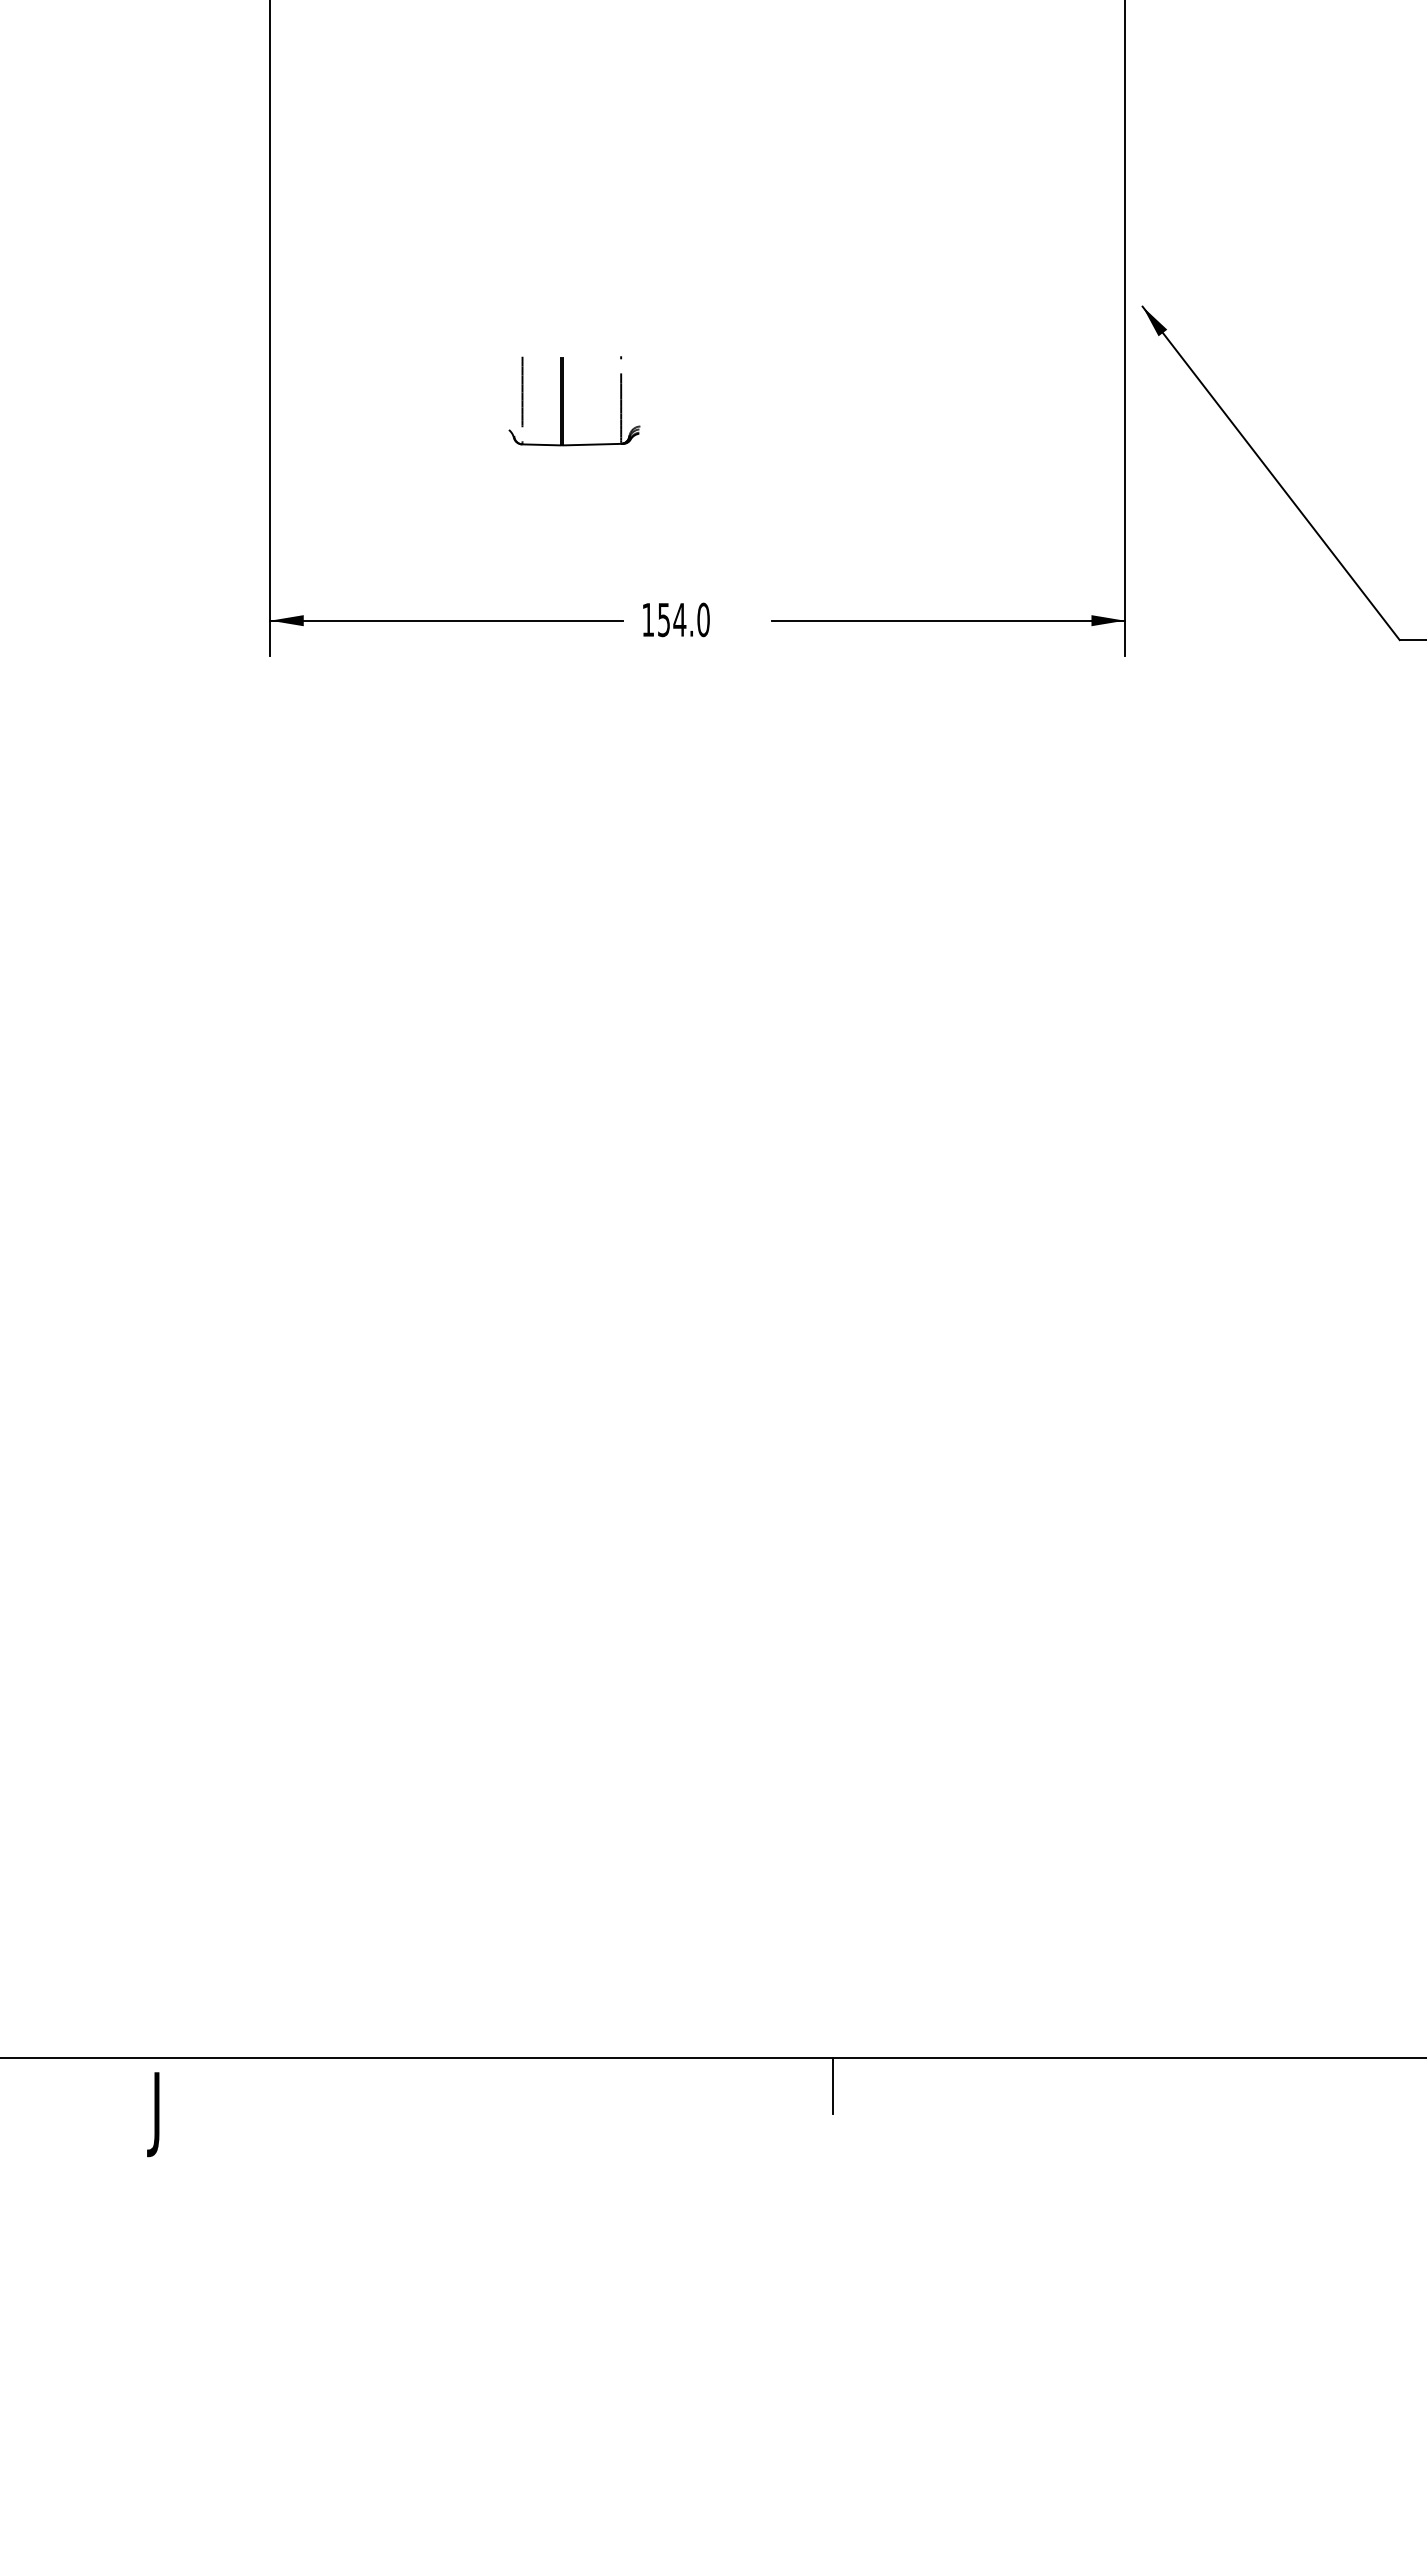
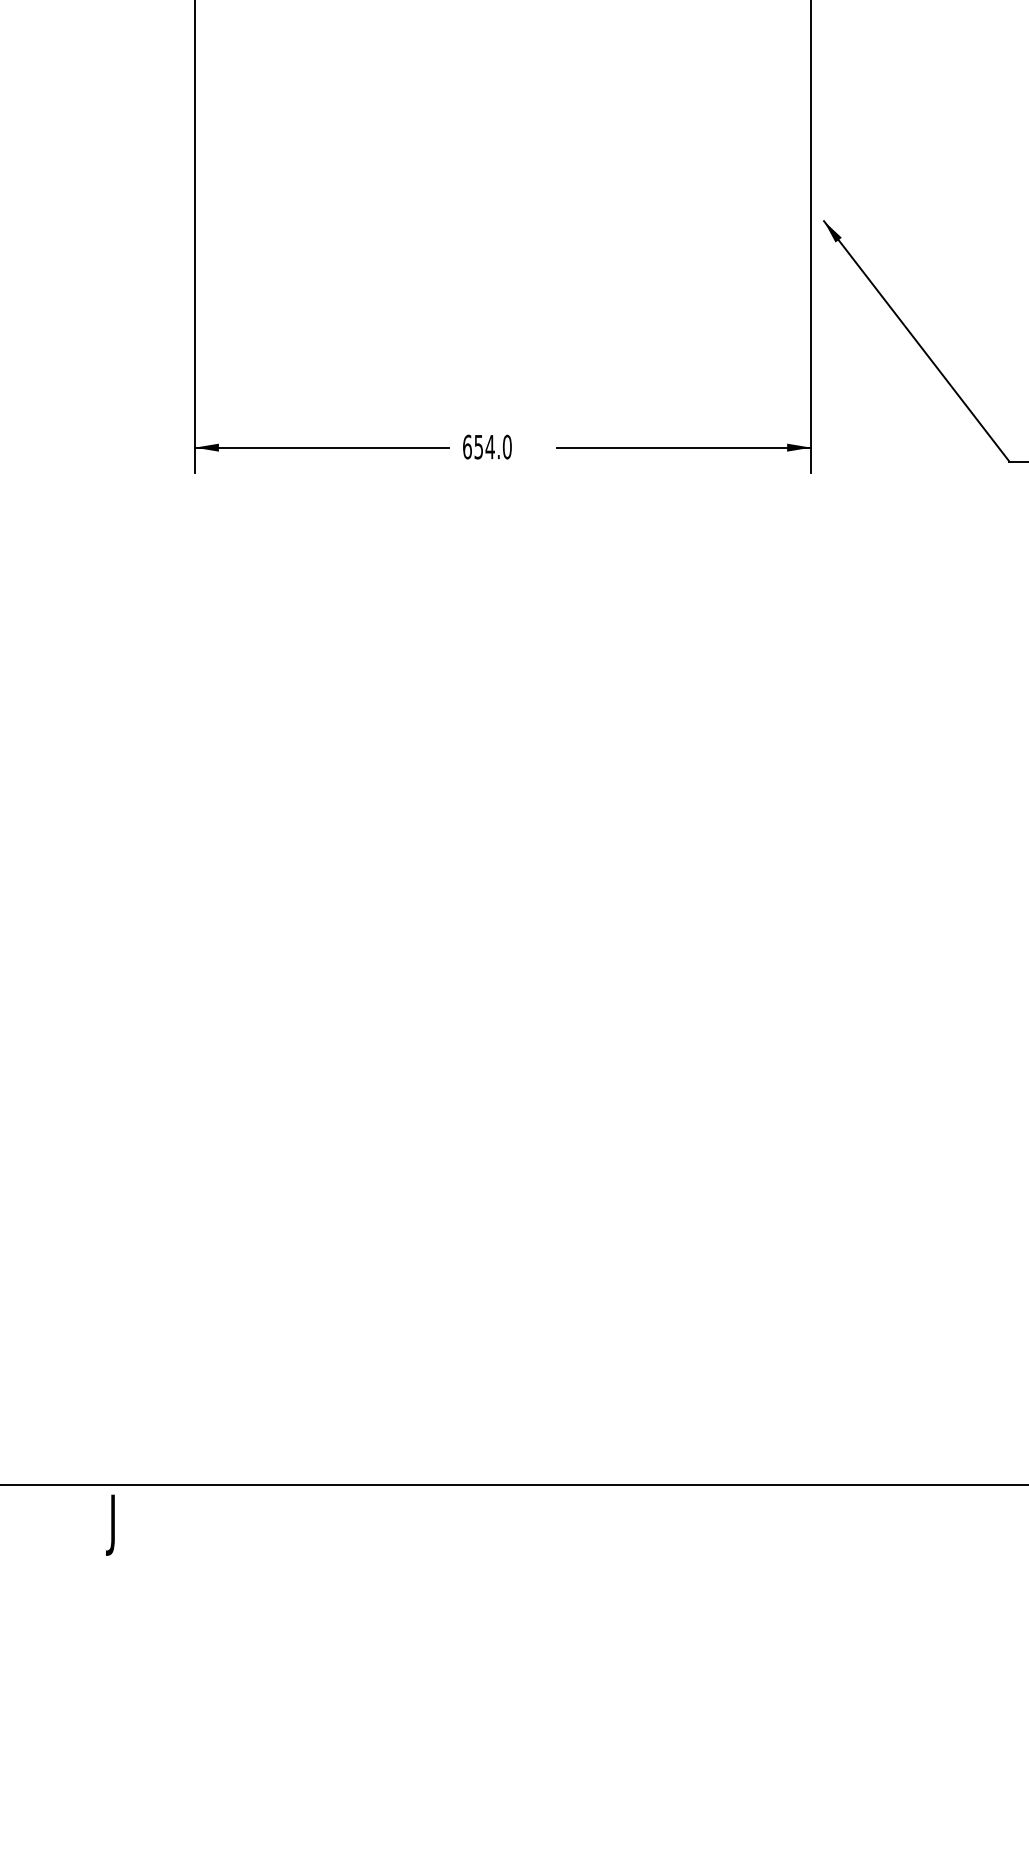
part: (563, 401) -> (406, 289), removed
text: (648, 619) -> (467, 446), 154.0 -> 654.0
line: (832, 2085) -> (600, 1504), removed

